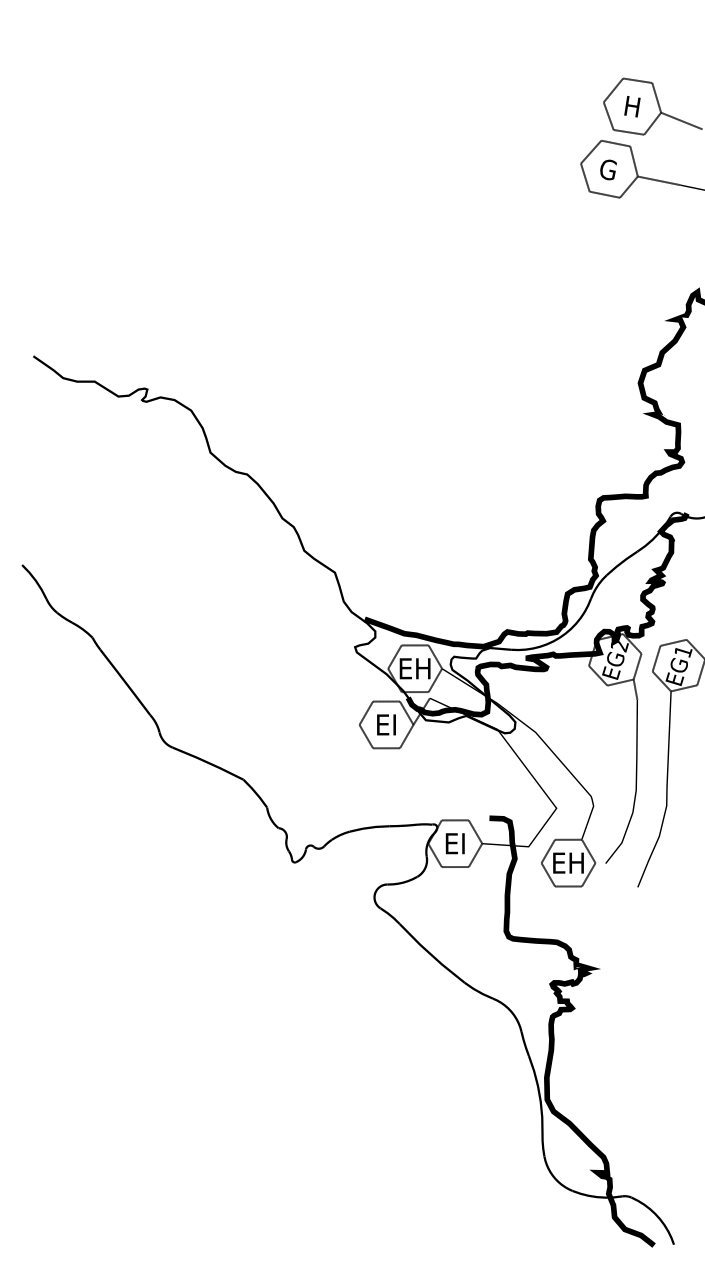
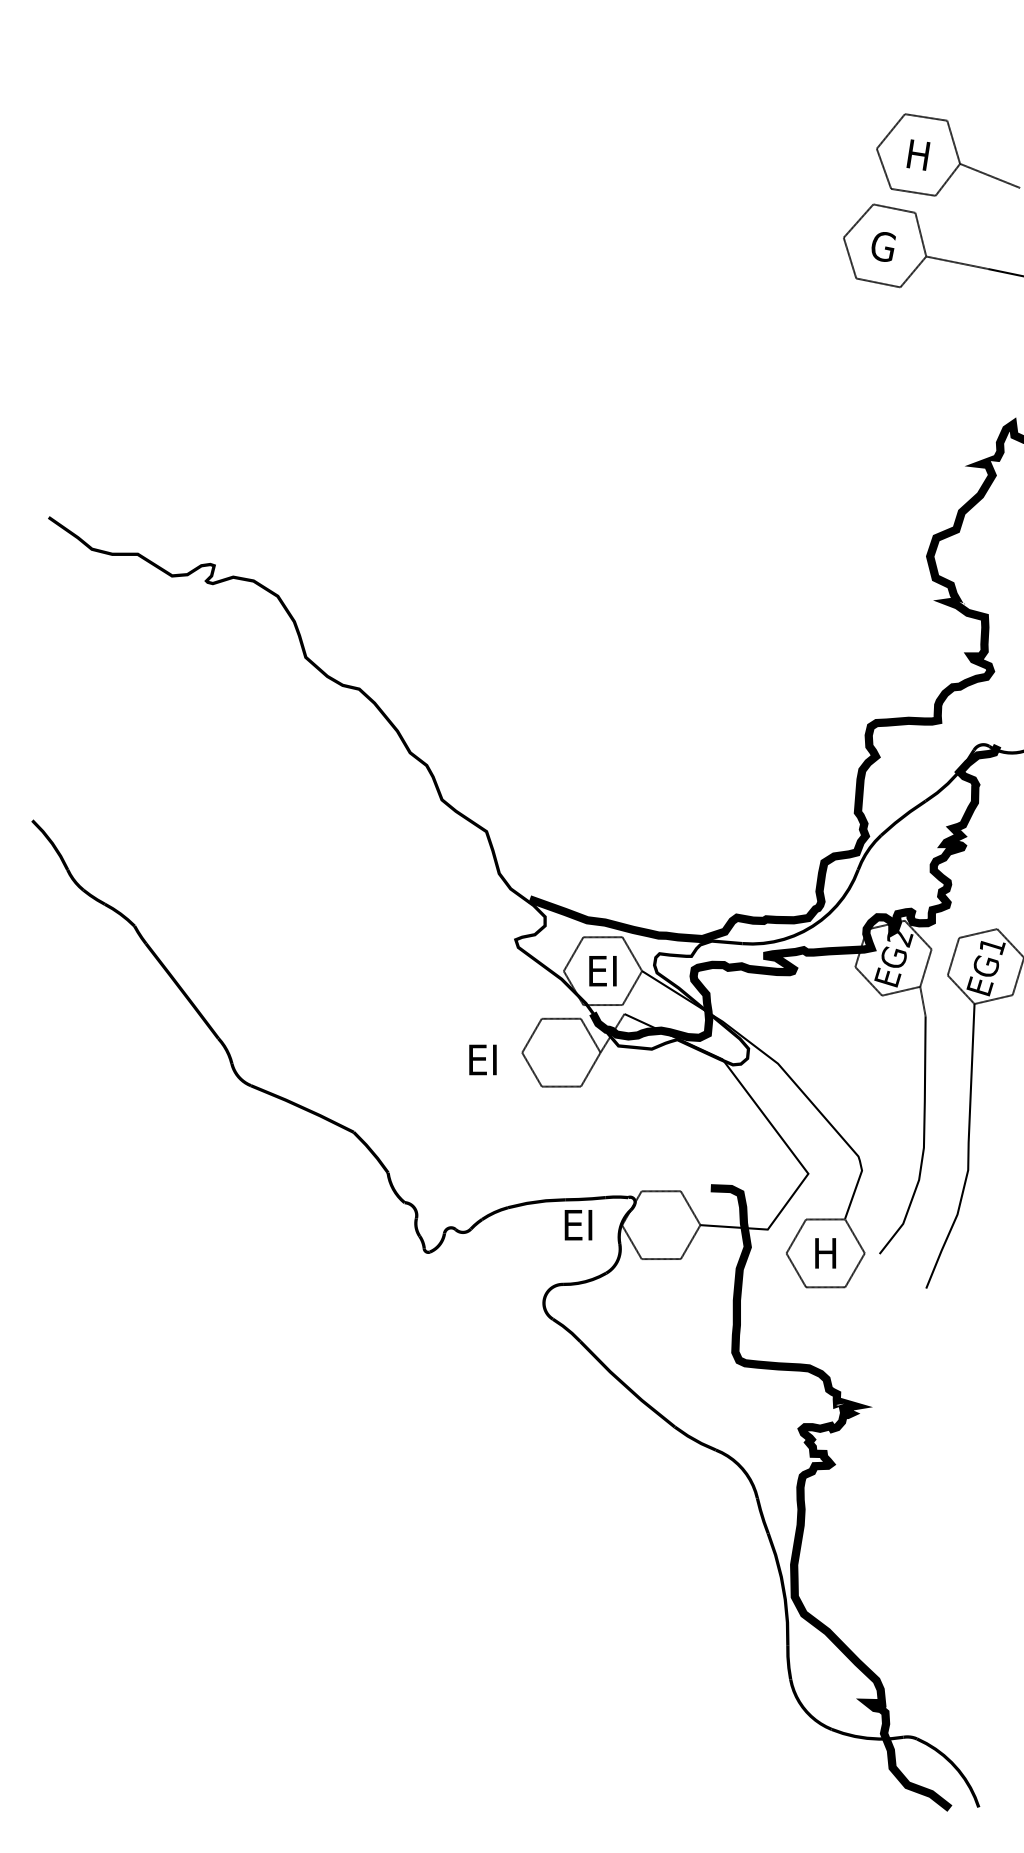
text: (414, 668) -> (602, 970), EH -> EI
text: (386, 724) -> (482, 1059), moved
text: (454, 843) -> (577, 1224), moved
text: (568, 862) -> (825, 1252), EH -> H

